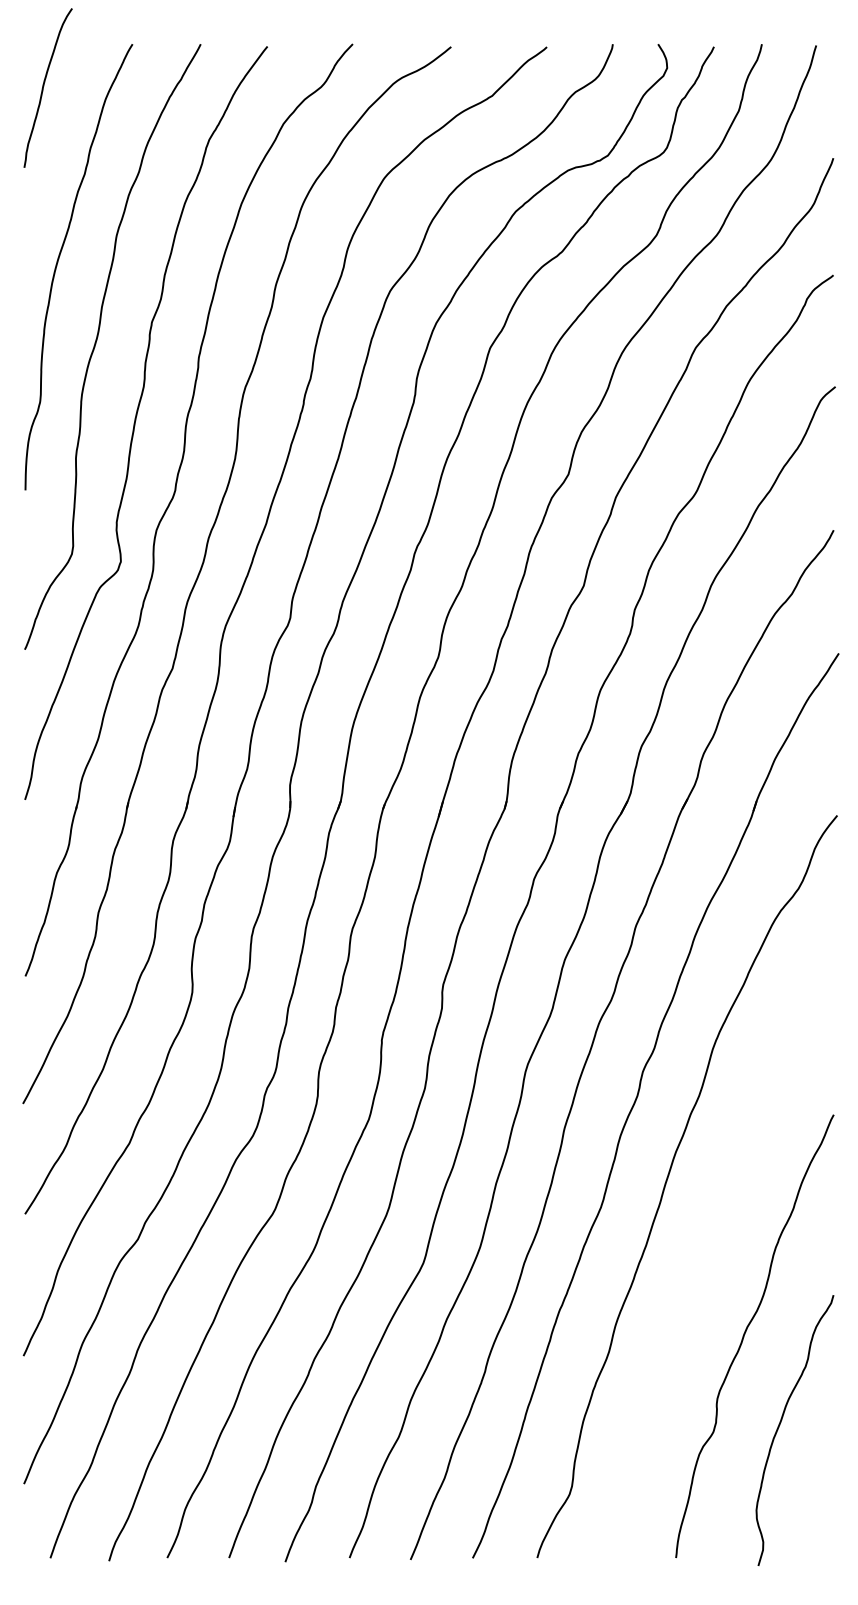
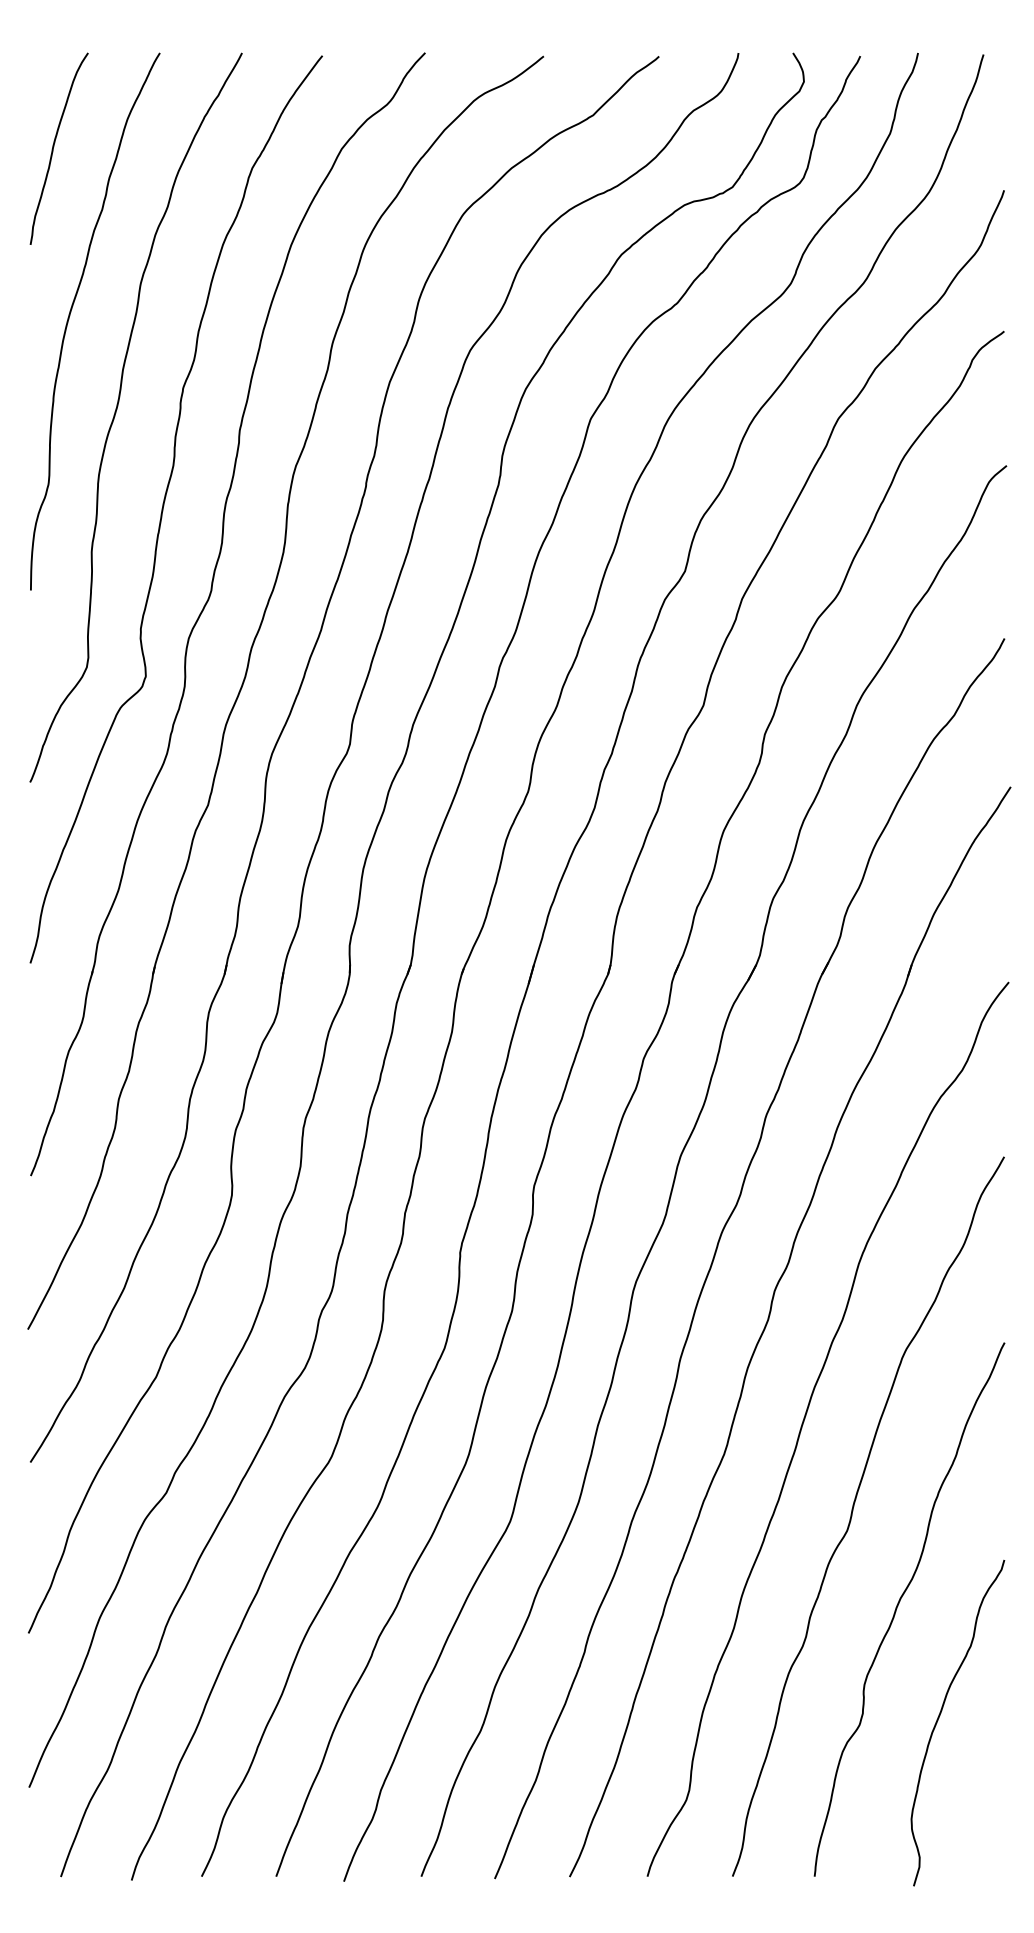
curve: (44, 86) -> (54, 146), moved
curve: (708, 1254) -> (853, 1511), added

